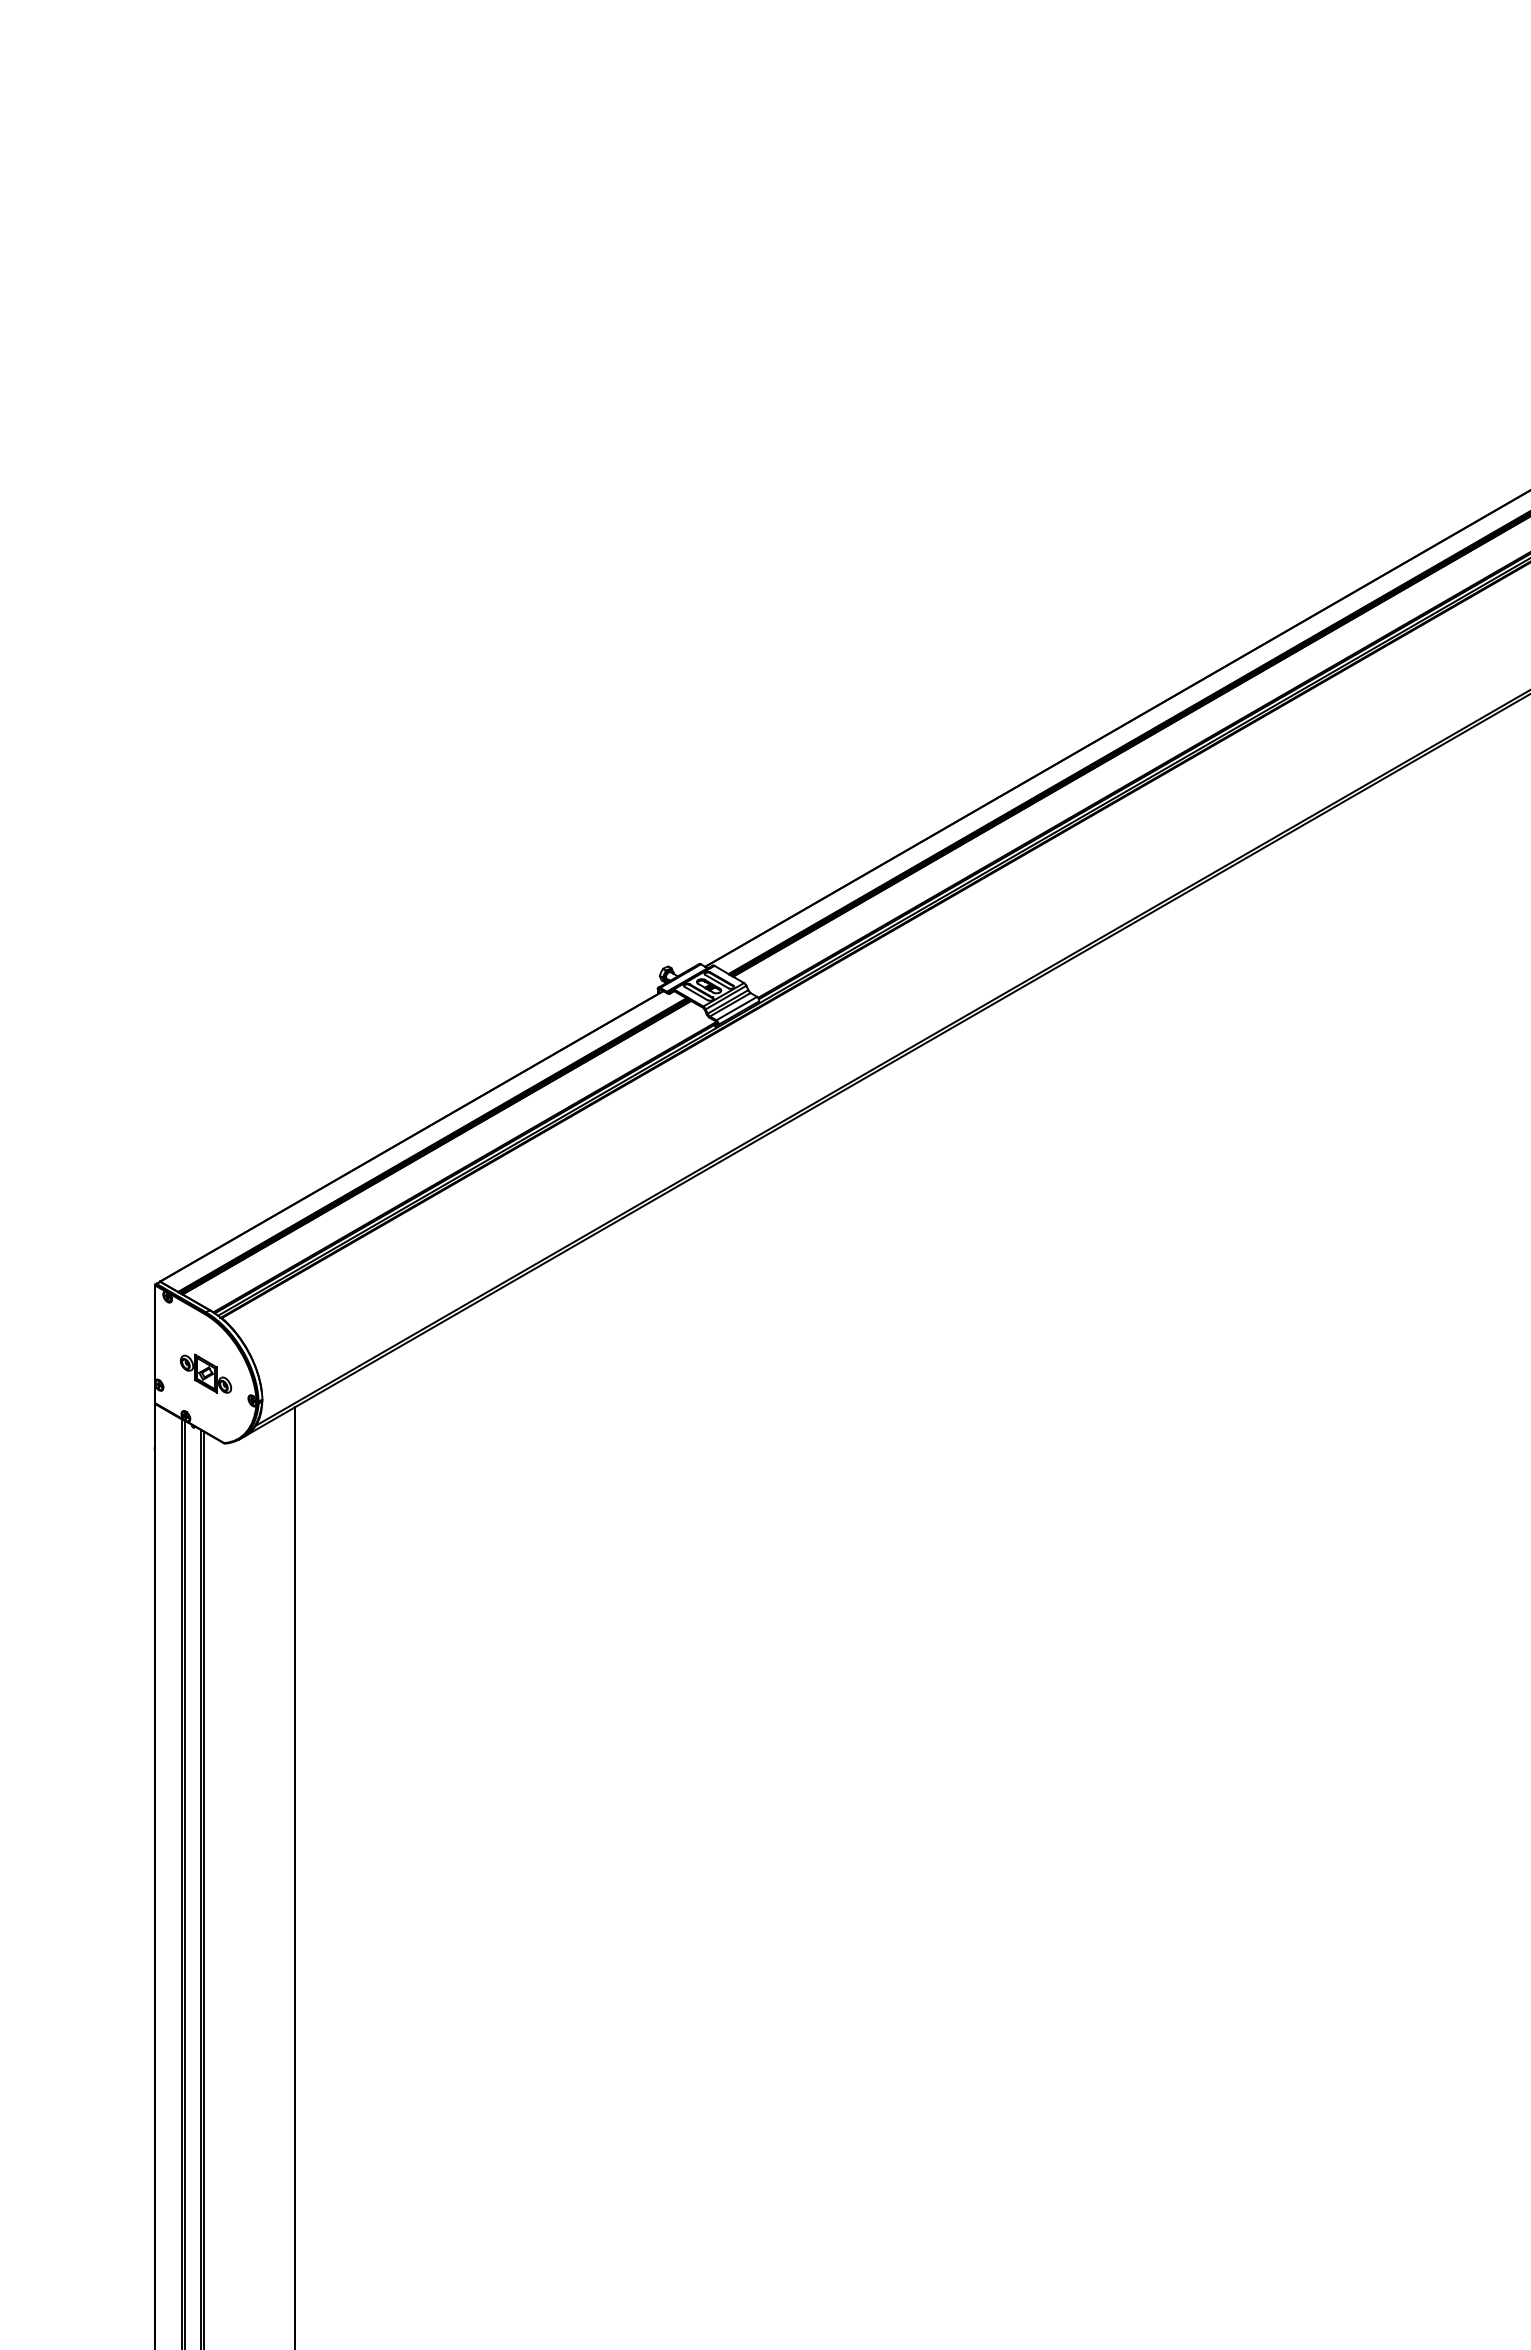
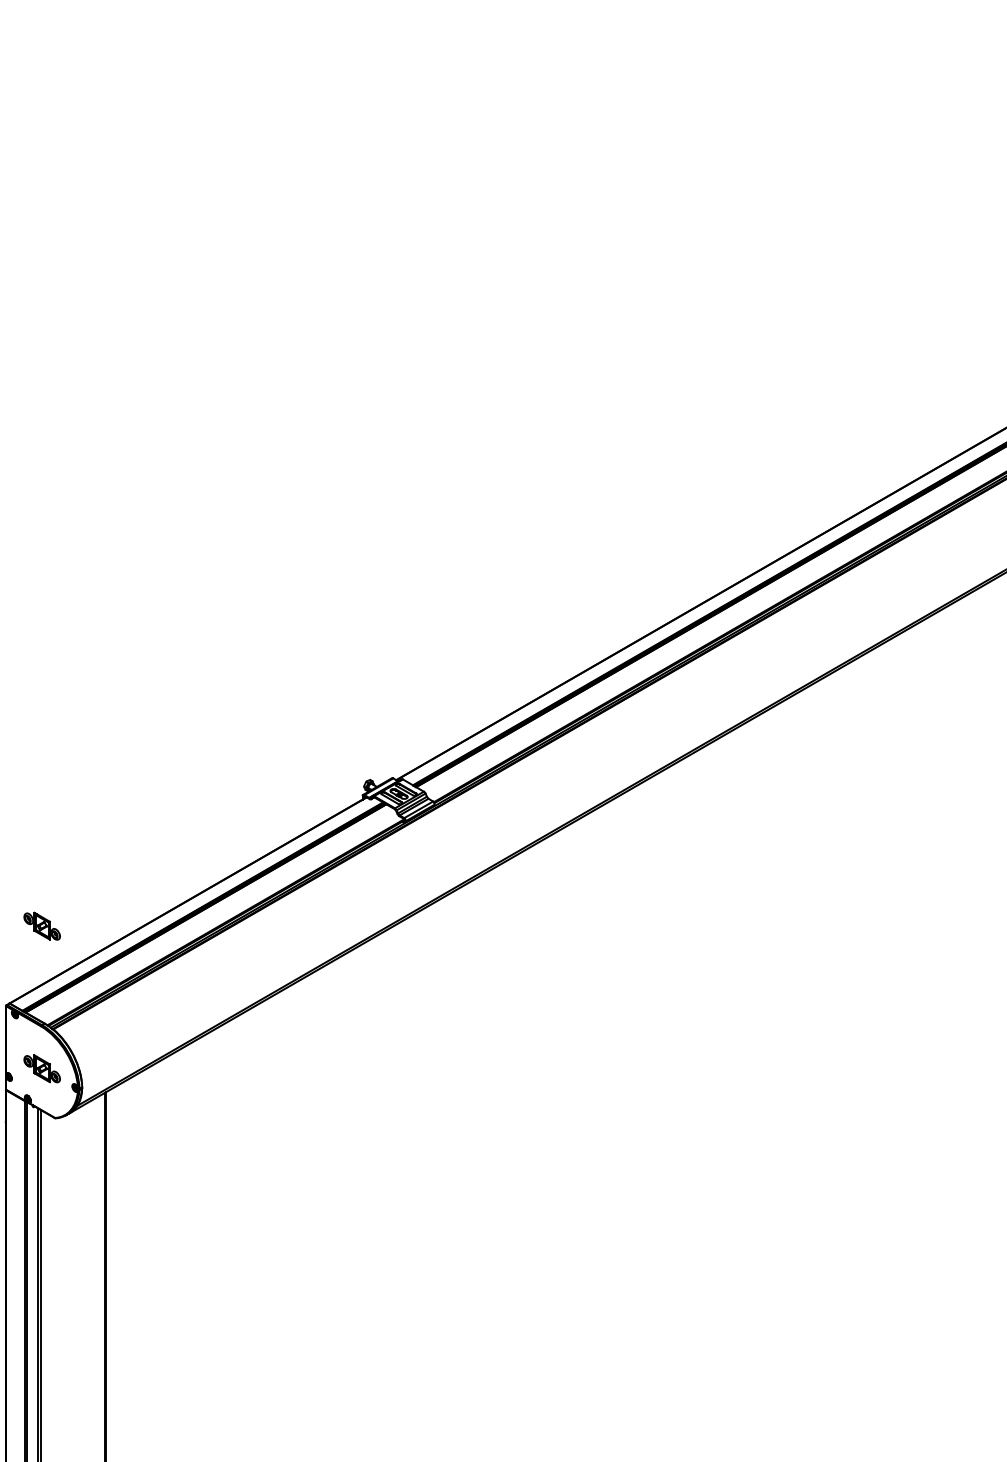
part: (206, 1172) -> (42, 926), added

